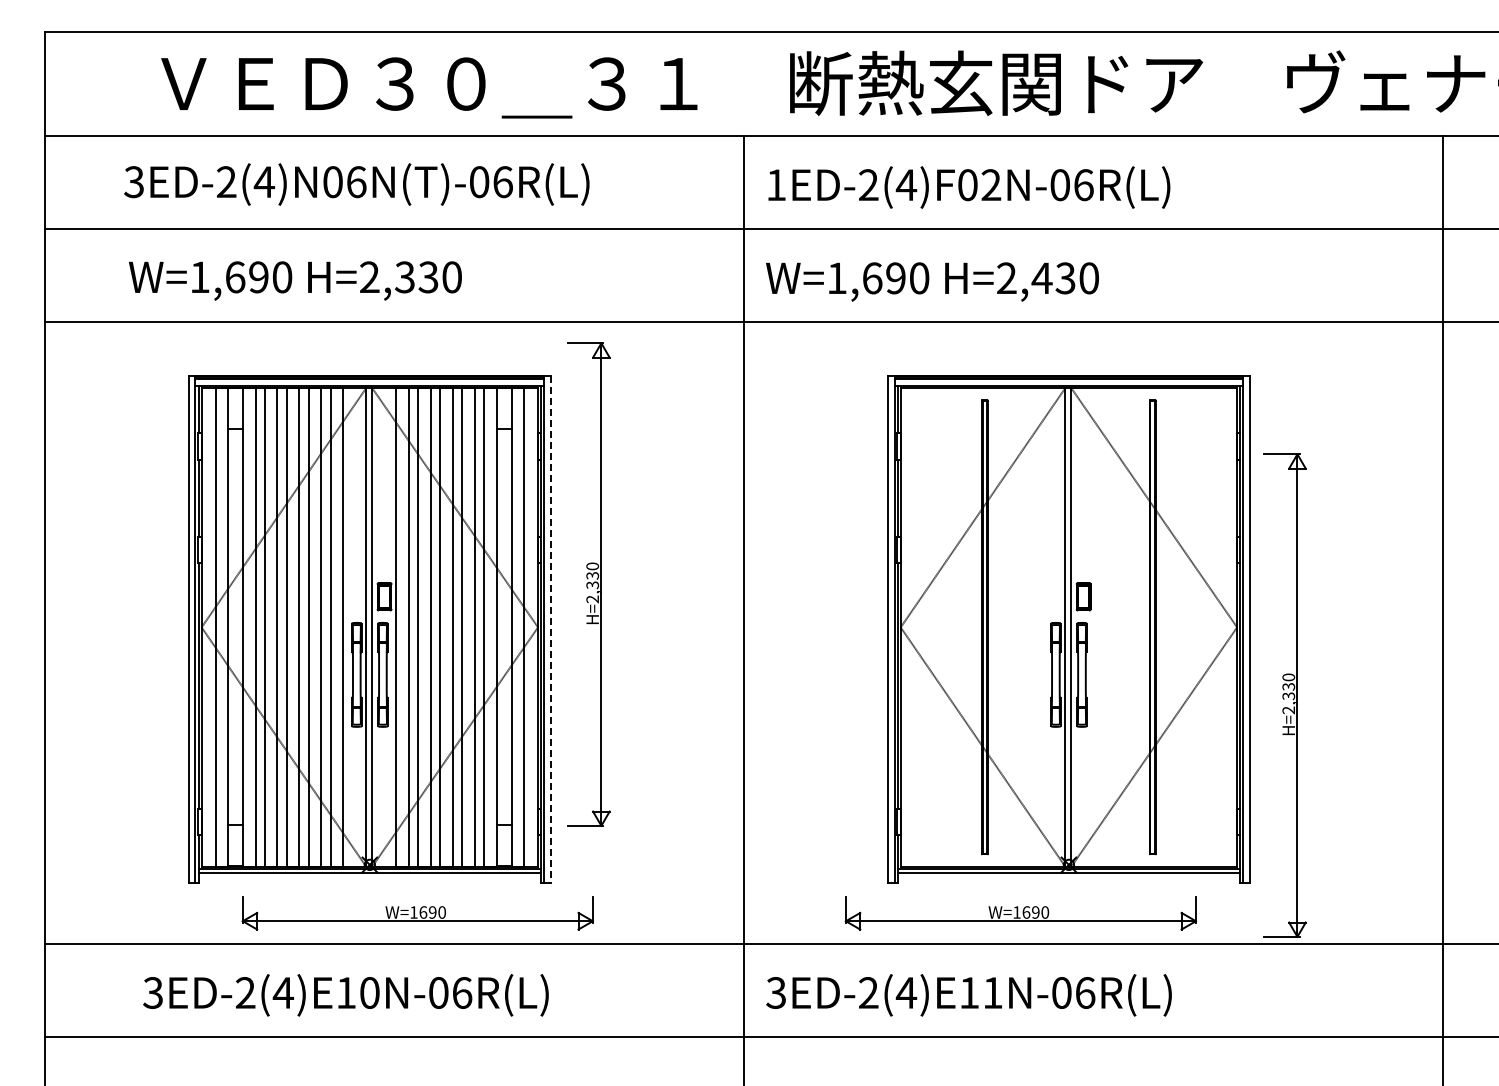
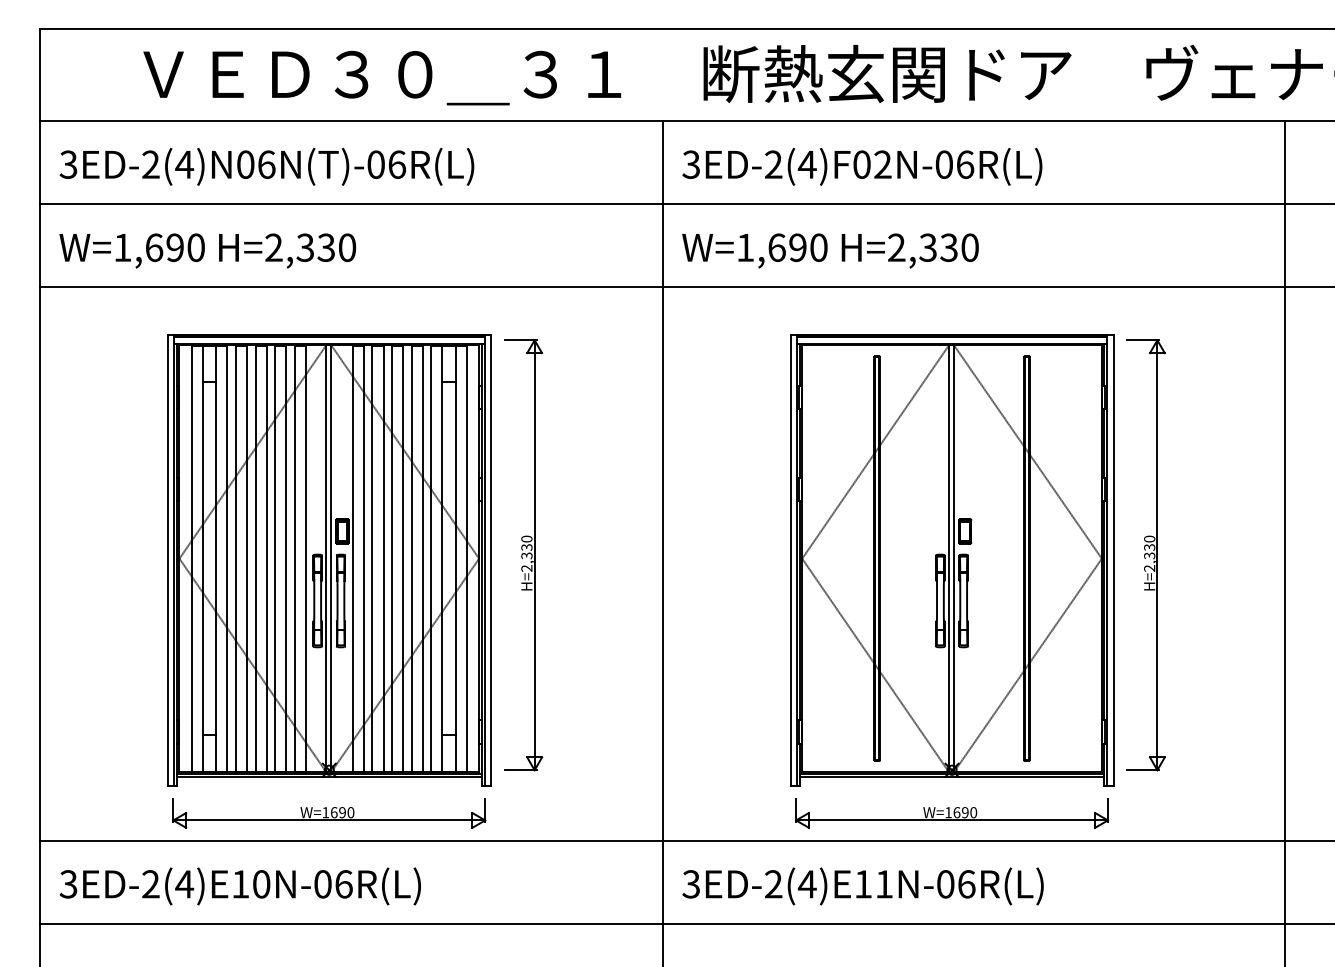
text: (356, 184) -> (266, 166), moved
text: (775, 185) -> (690, 165), 1ED-2(4)F02N-06R(L) -> 3ED-2(4)F02N-06R(L)
text: (1041, 278) -> (927, 247), H=2,430 -> H=2,330
text: (295, 280) -> (207, 250), moved
part: (588, 584) -> (523, 555), moved
line: (551, 629) -> (491, 560), dashed -> solid
part: (1284, 695) -> (1145, 555), moved
part: (417, 913) -> (328, 813), moved
part: (1020, 913) -> (951, 813), moved
text: (345, 995) -> (239, 886), moved

